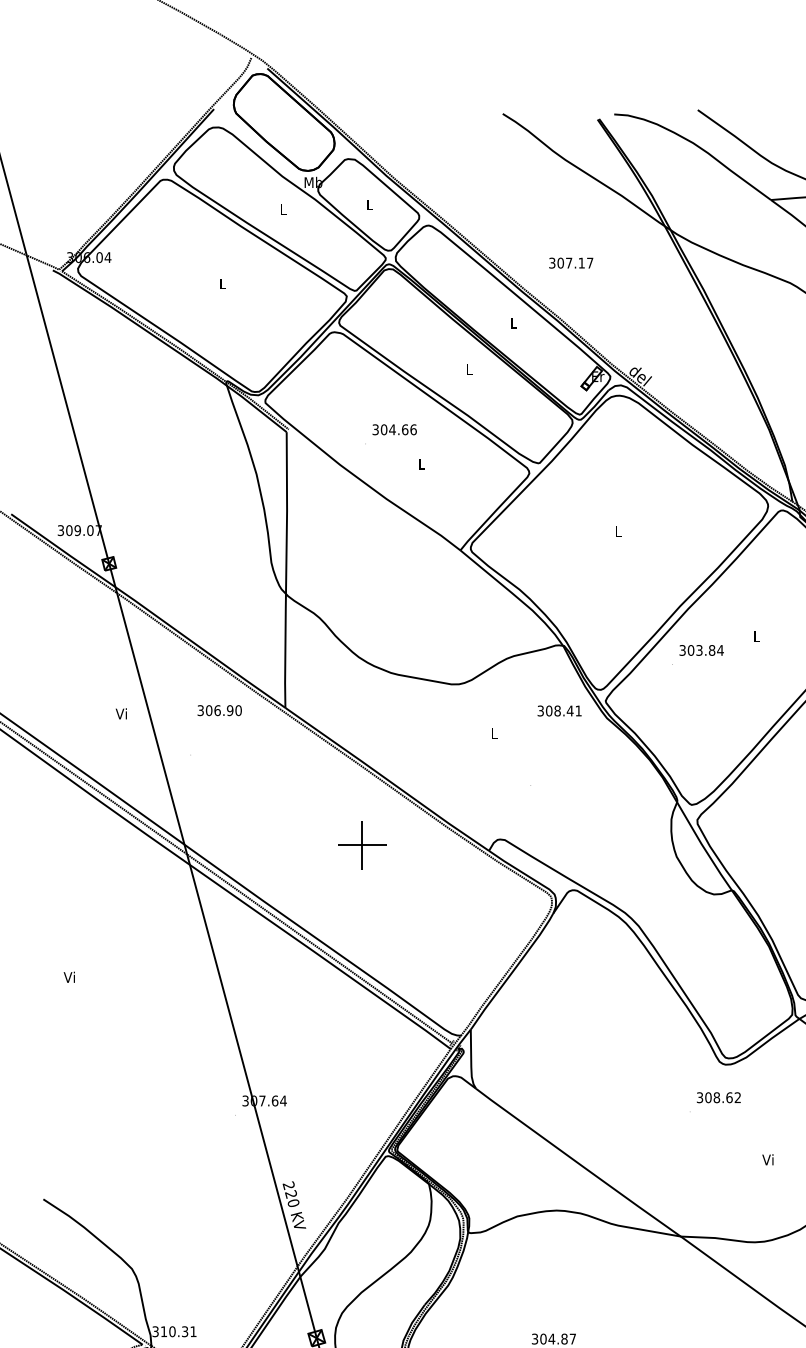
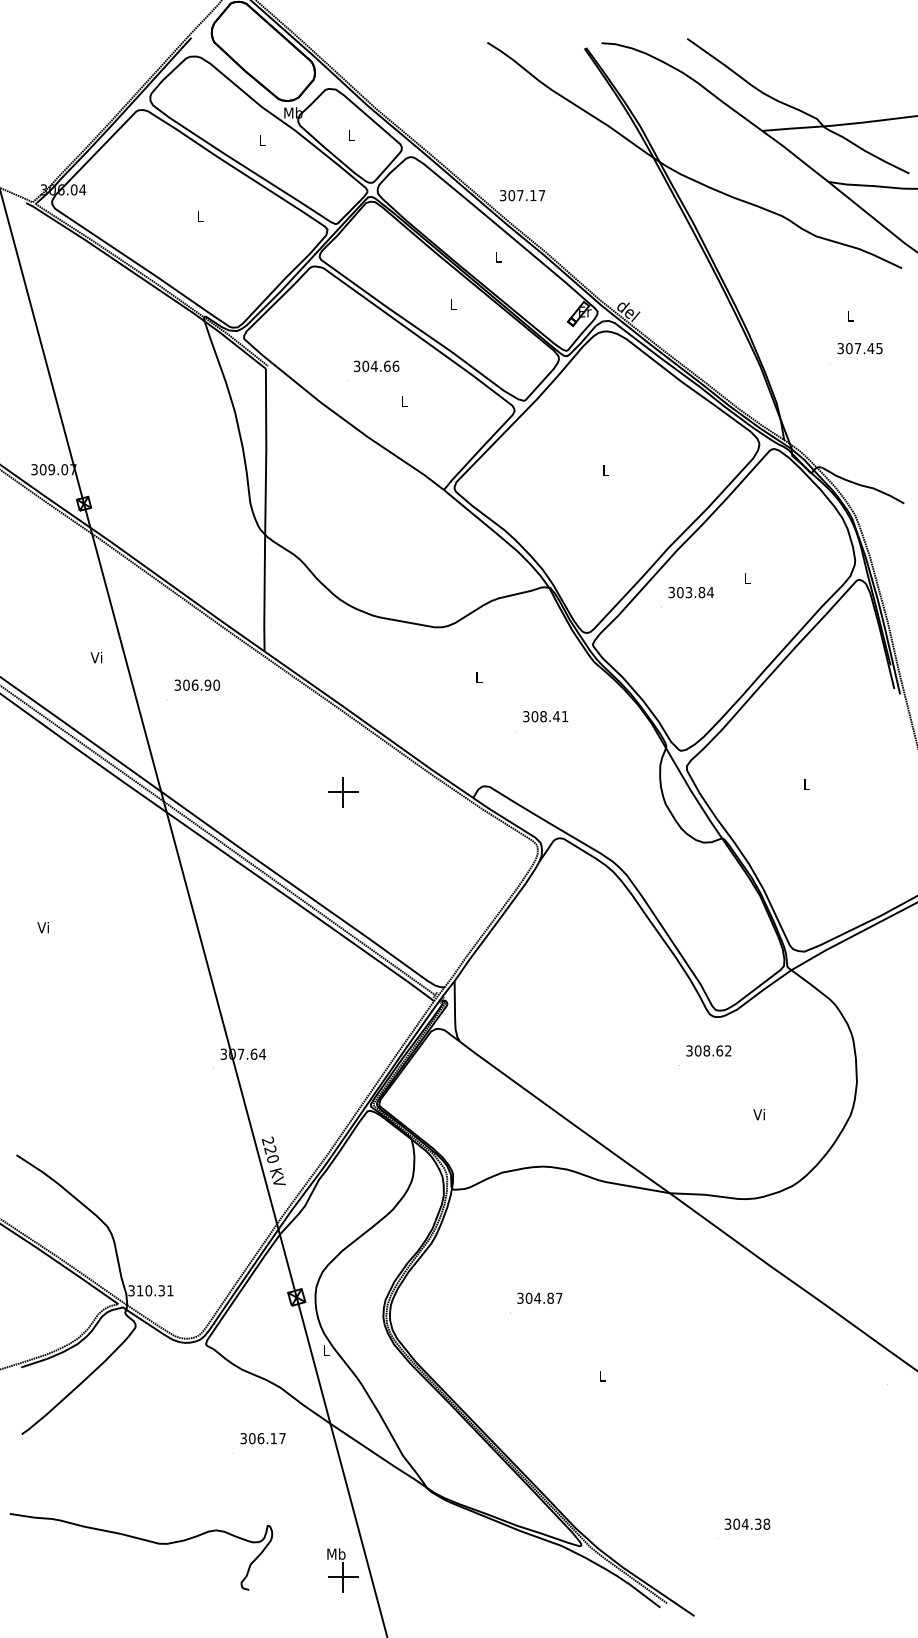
text: (571, 263) -> (522, 195), moved
text: (218, 709) -> (196, 684), moved
text: (559, 710) -> (545, 716), moved
part: (362, 845) -> (343, 792), size x0.62

